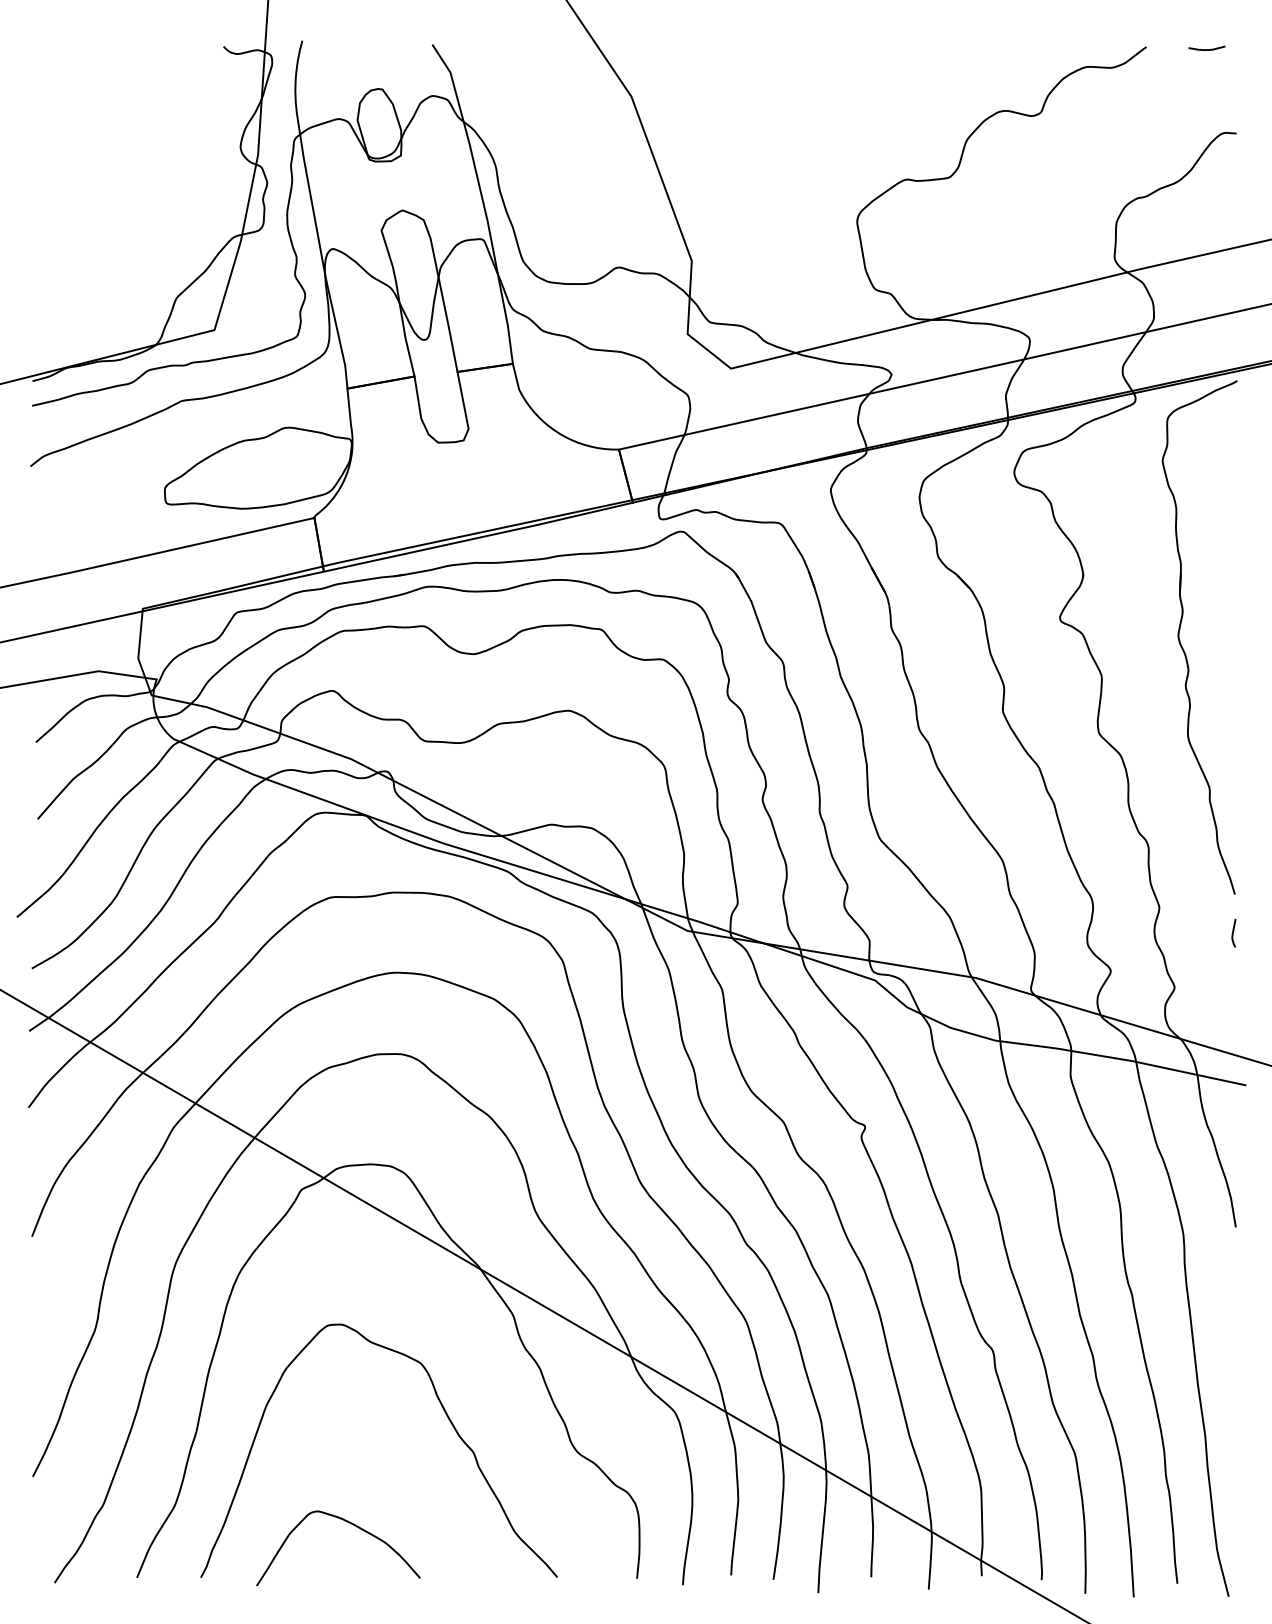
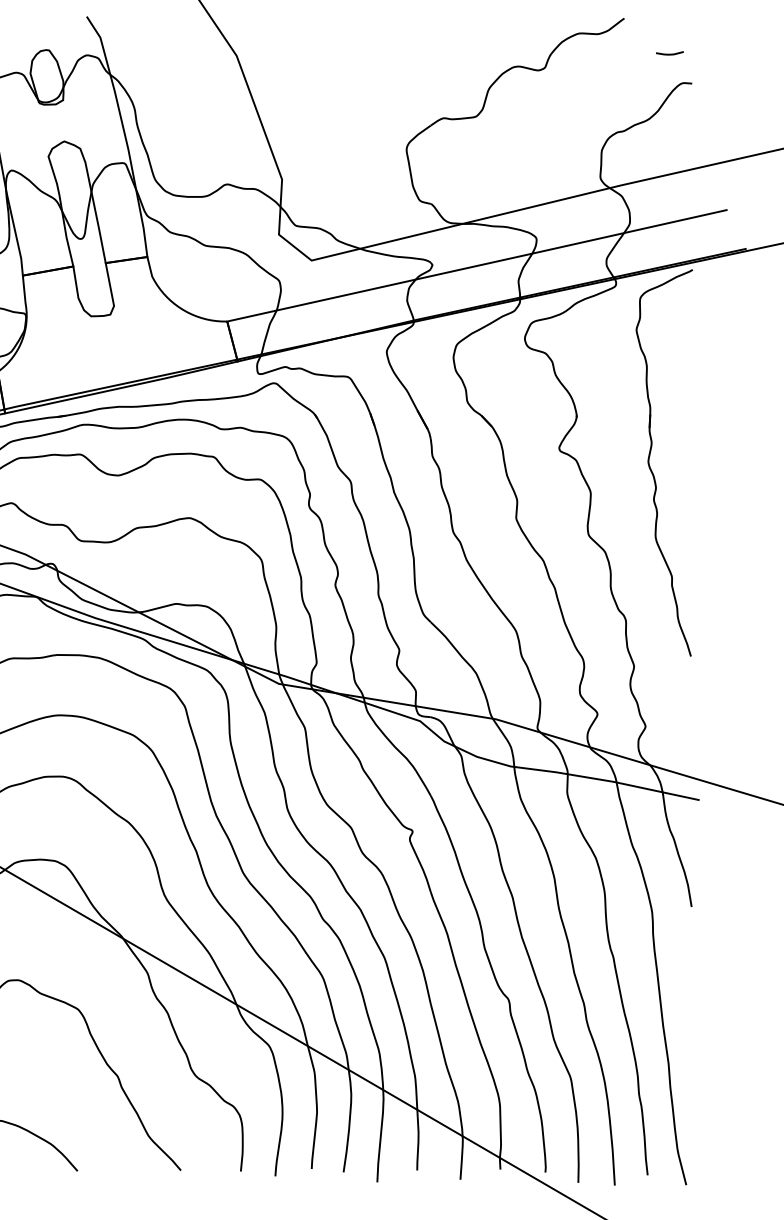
curve: (1206, 49) -> (669, 54), moved
curve: (1233, 933) -> (689, 685), removed

